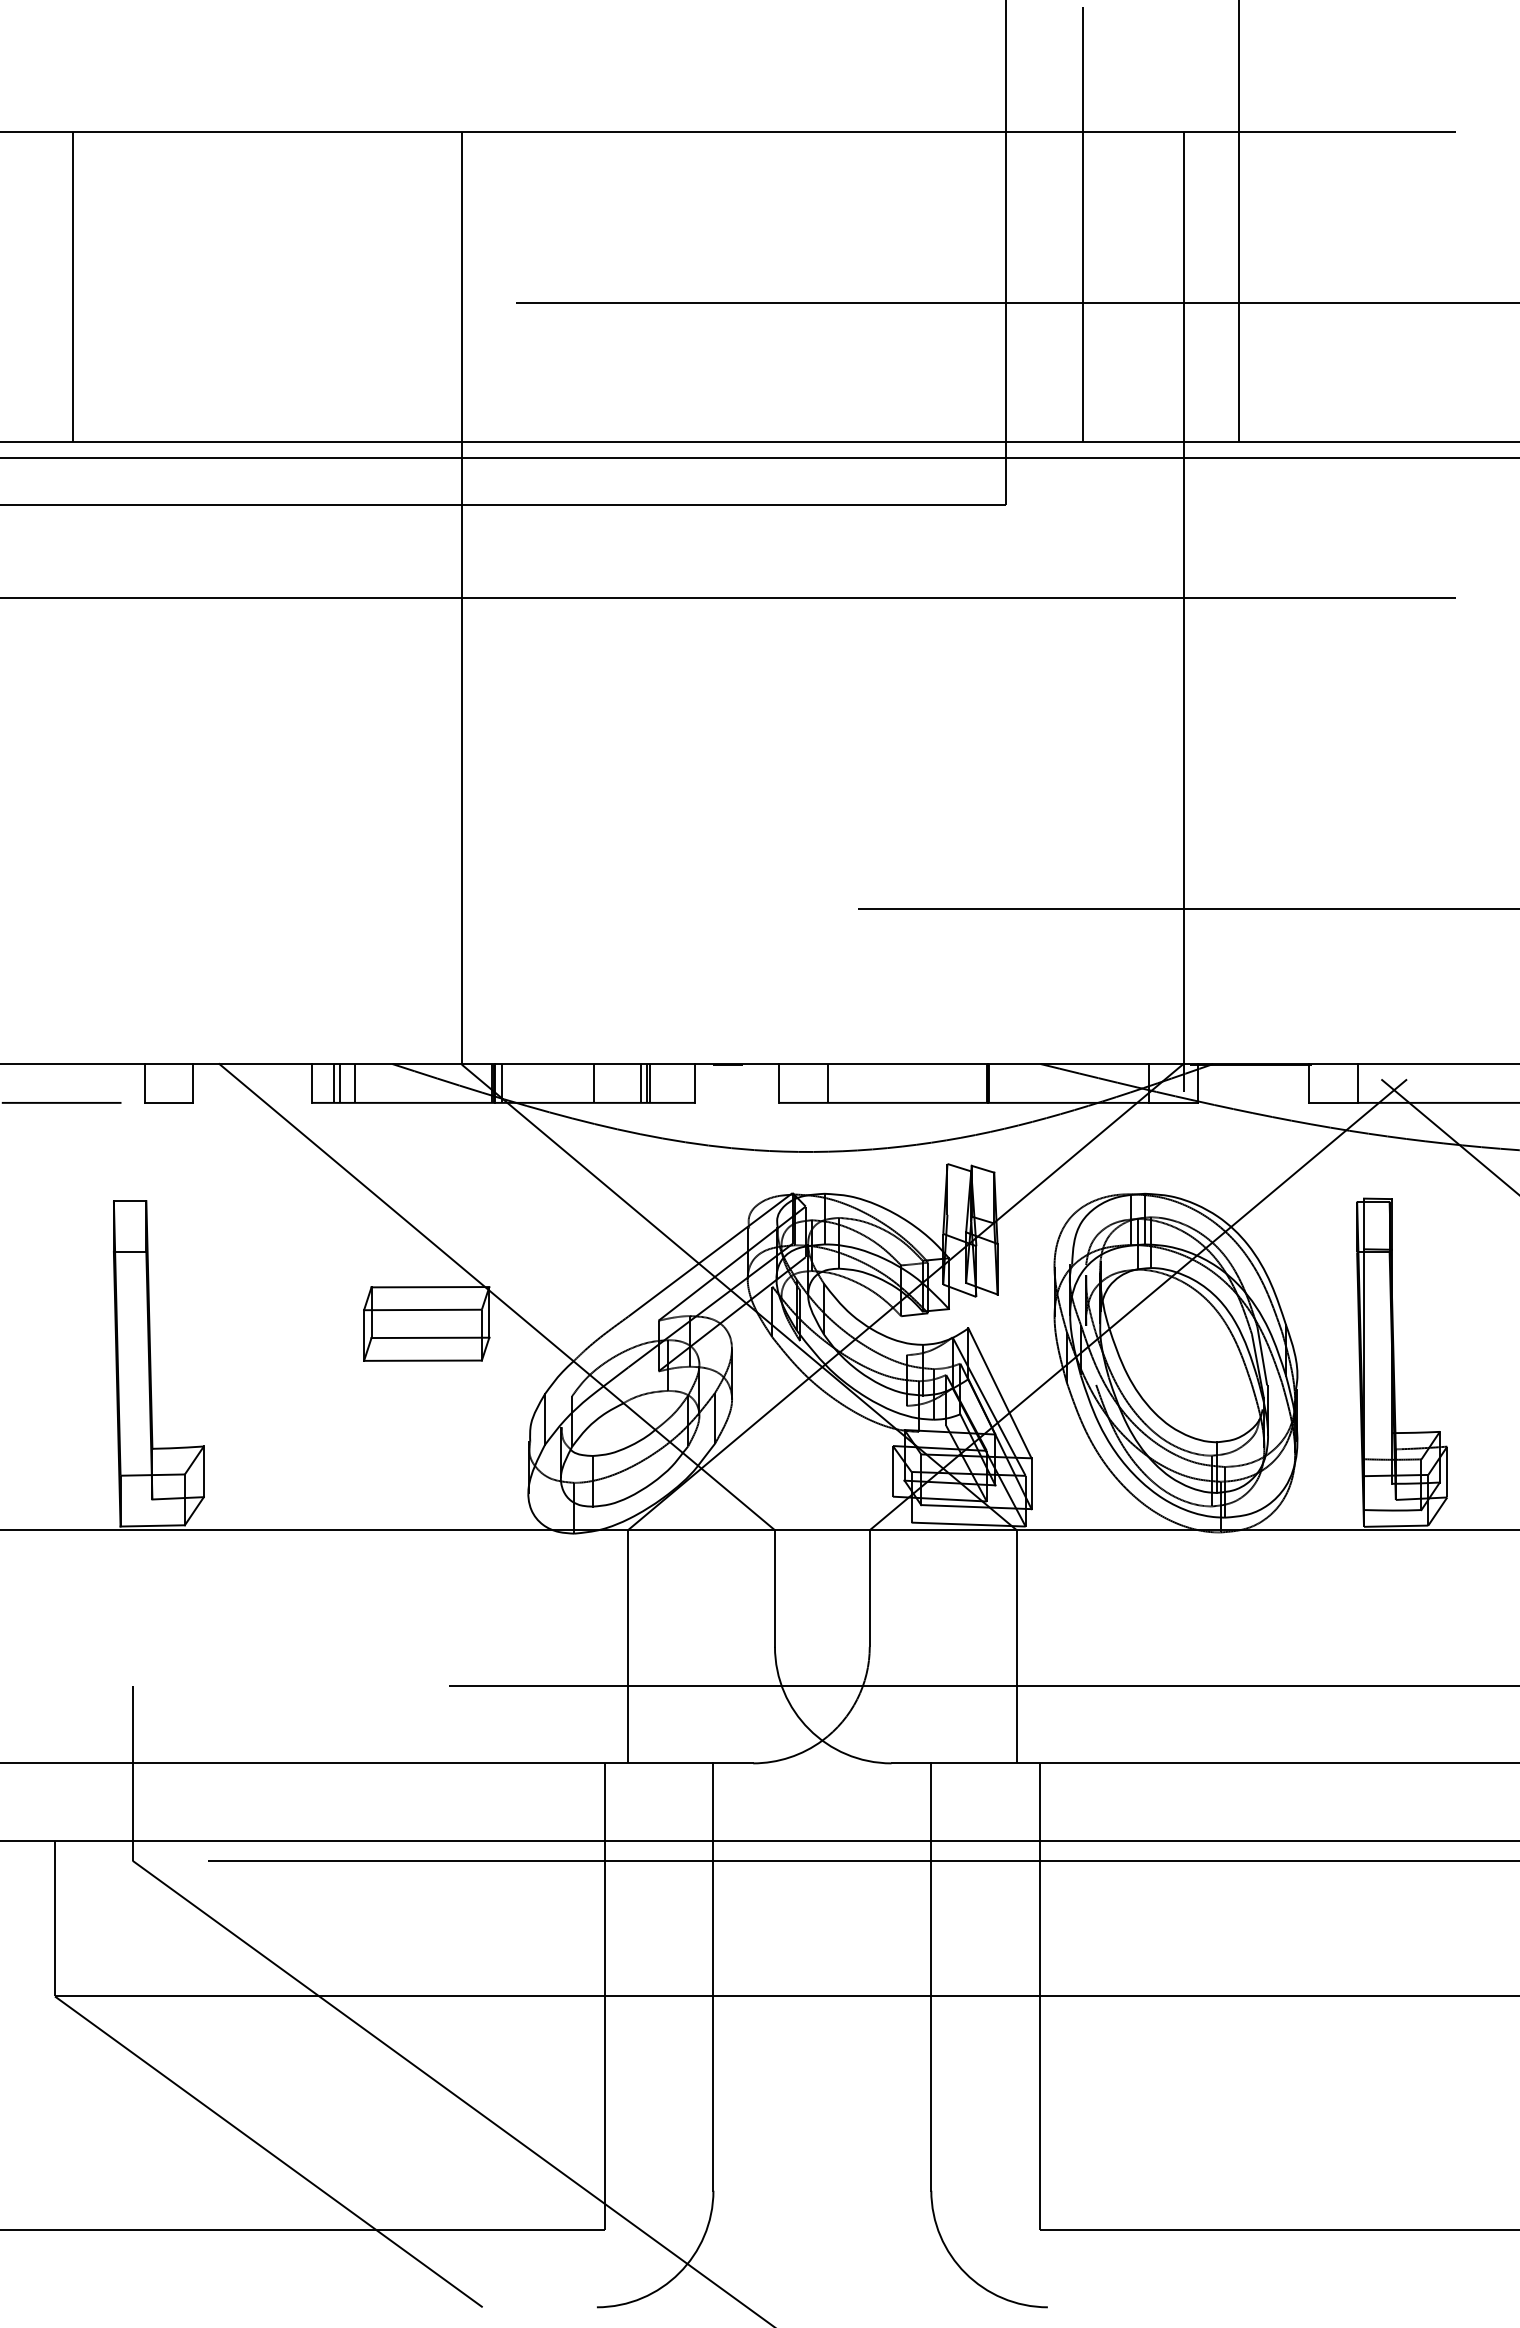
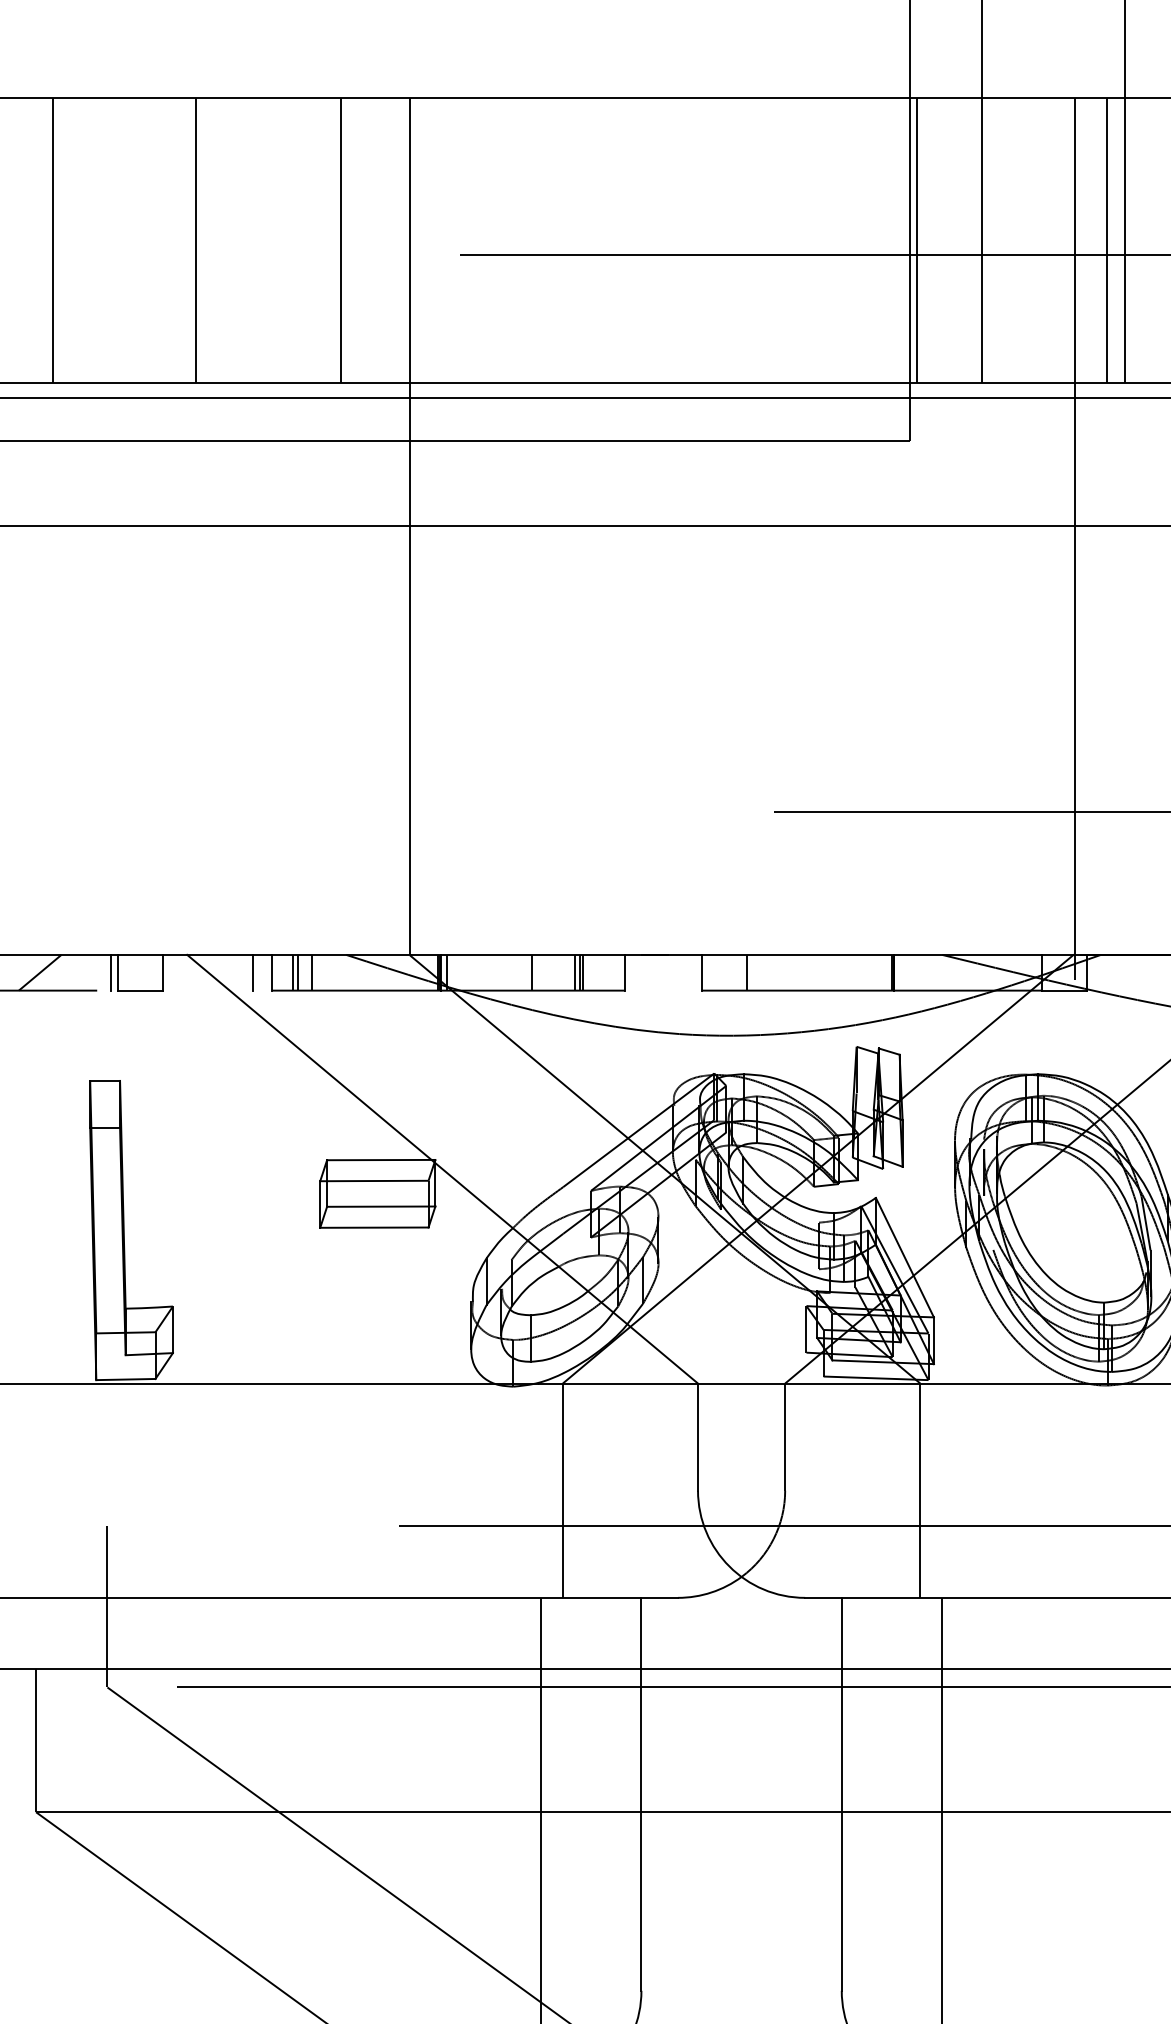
line: (228, 286) -> (195, 240), added
line: (386, 286) -> (340, 240), added
line: (1013, 286) -> (917, 240), added
line: (1220, 286) -> (1107, 240), added
line: (59, 1083) -> (40, 972), added
line: (137, 1083) -> (111, 972), added
line: (290, 1083) -> (252, 972), added

